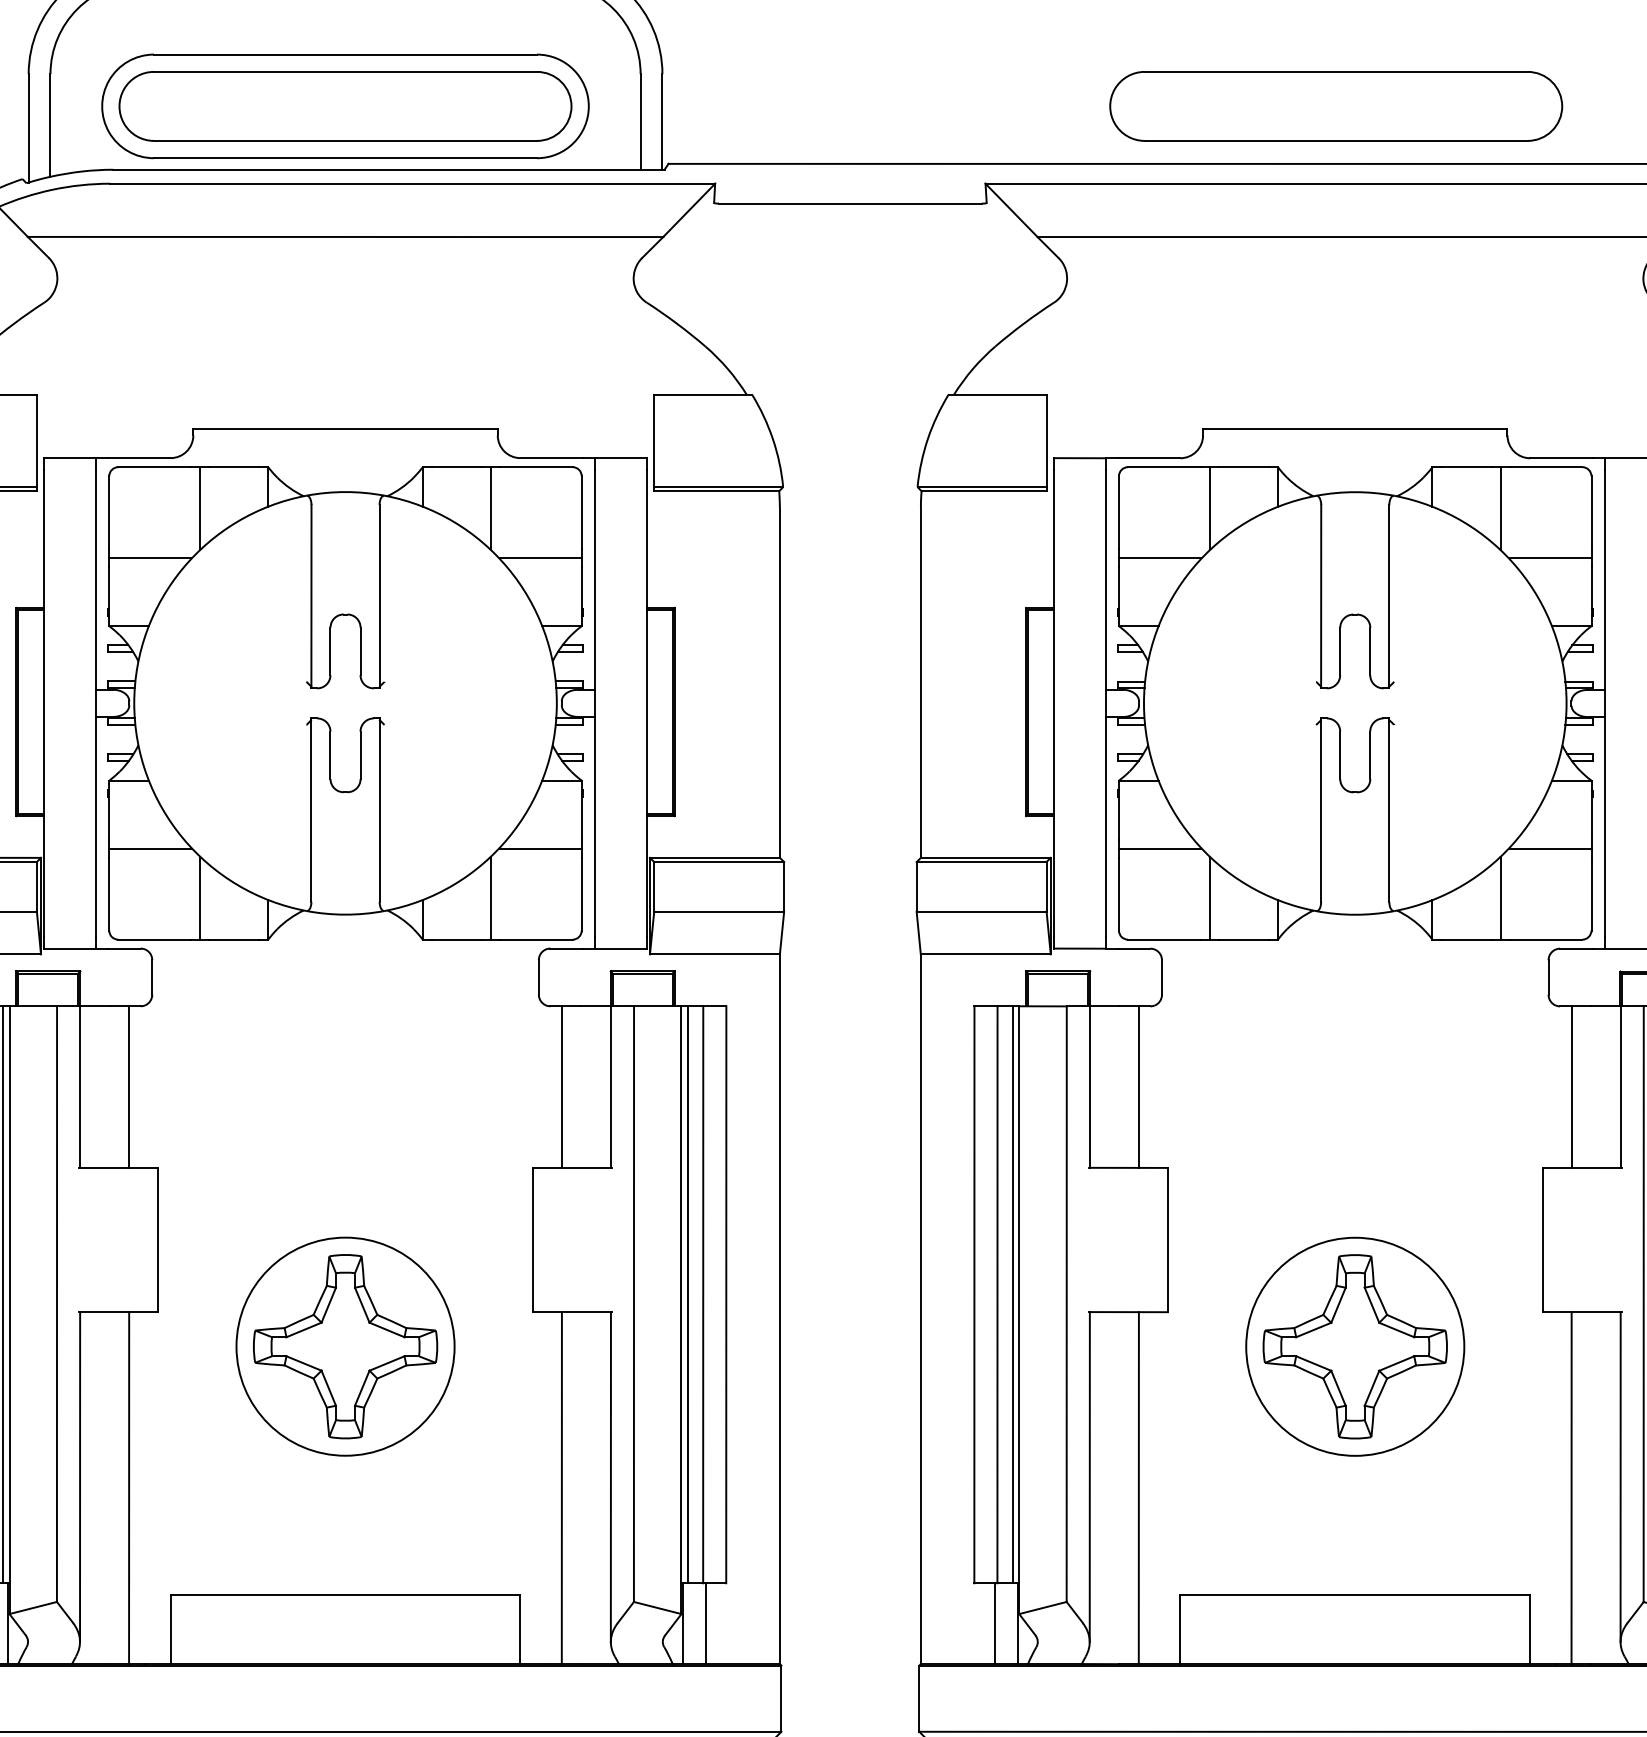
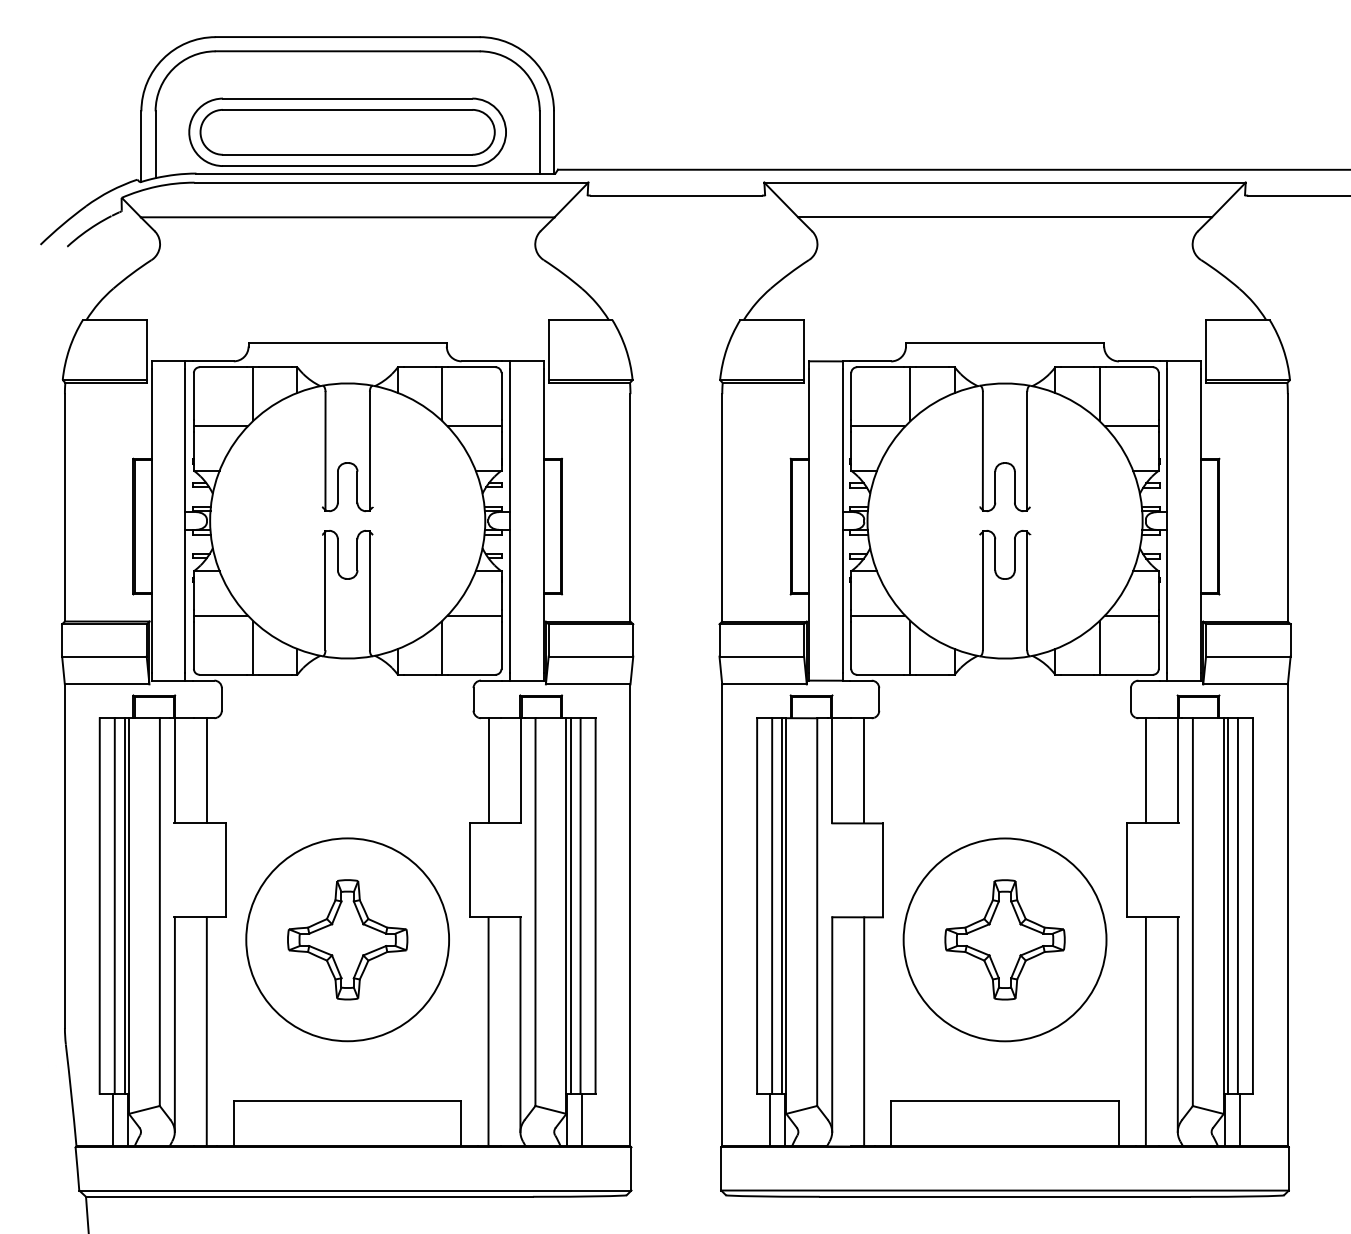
part: (1335, 106) -> (992, 132), removed
circle: (345, 1346) -> (347, 939), size x1.43
circle: (1354, 1346) -> (1004, 939), size x1.43

